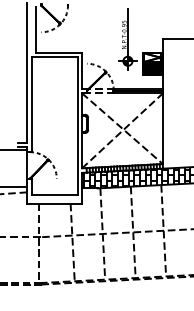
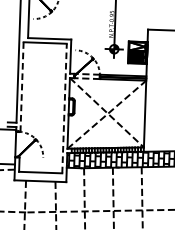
line: (31, 105) -> (21, 87), solid -> dashed
line: (77, 125) -> (64, 108), solid -> dashed

